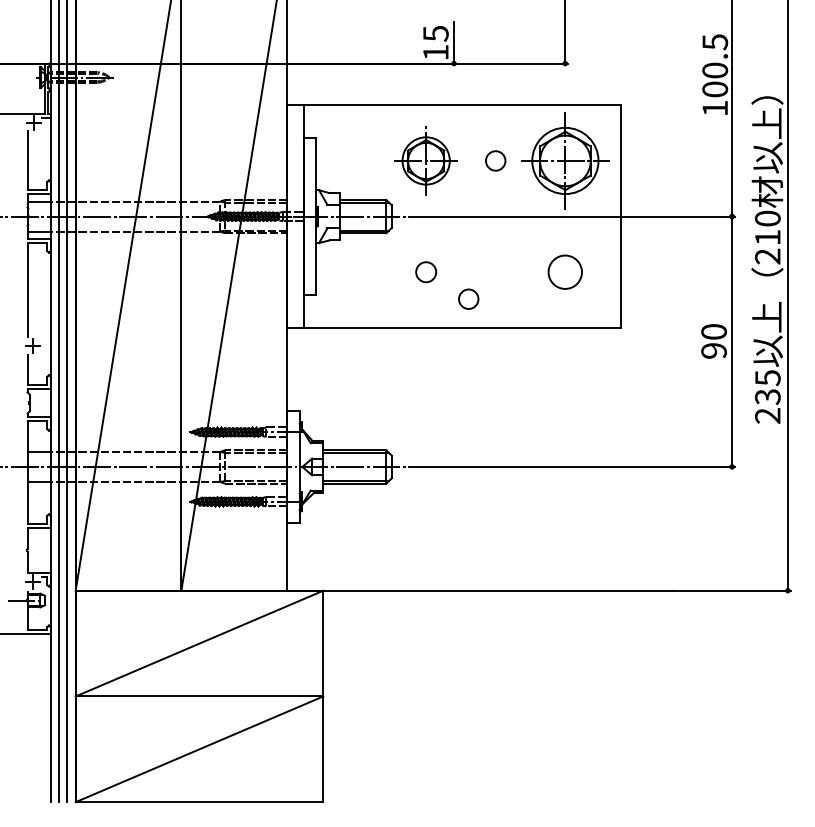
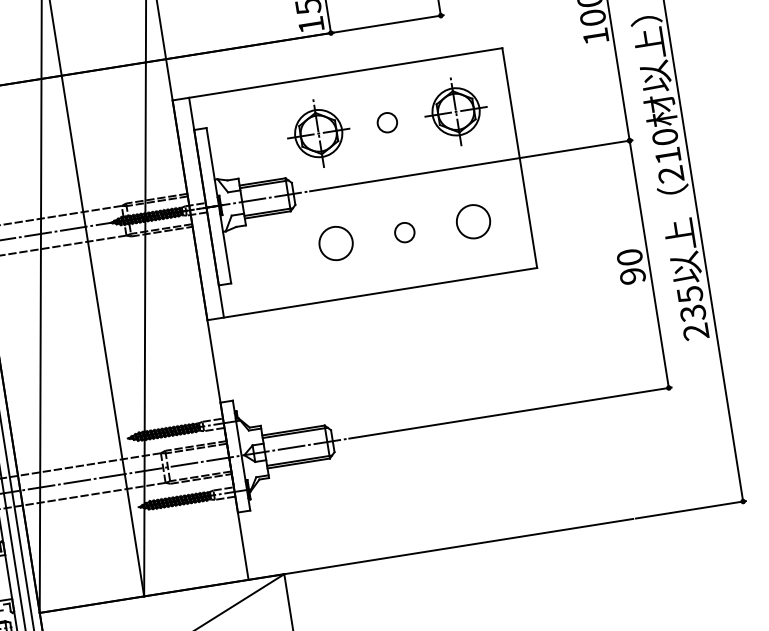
part: (564, 160) -> (455, 111), size x0.71
circle: (425, 271) -> (335, 242), size x1.67
circle: (468, 298) -> (404, 231), moved

